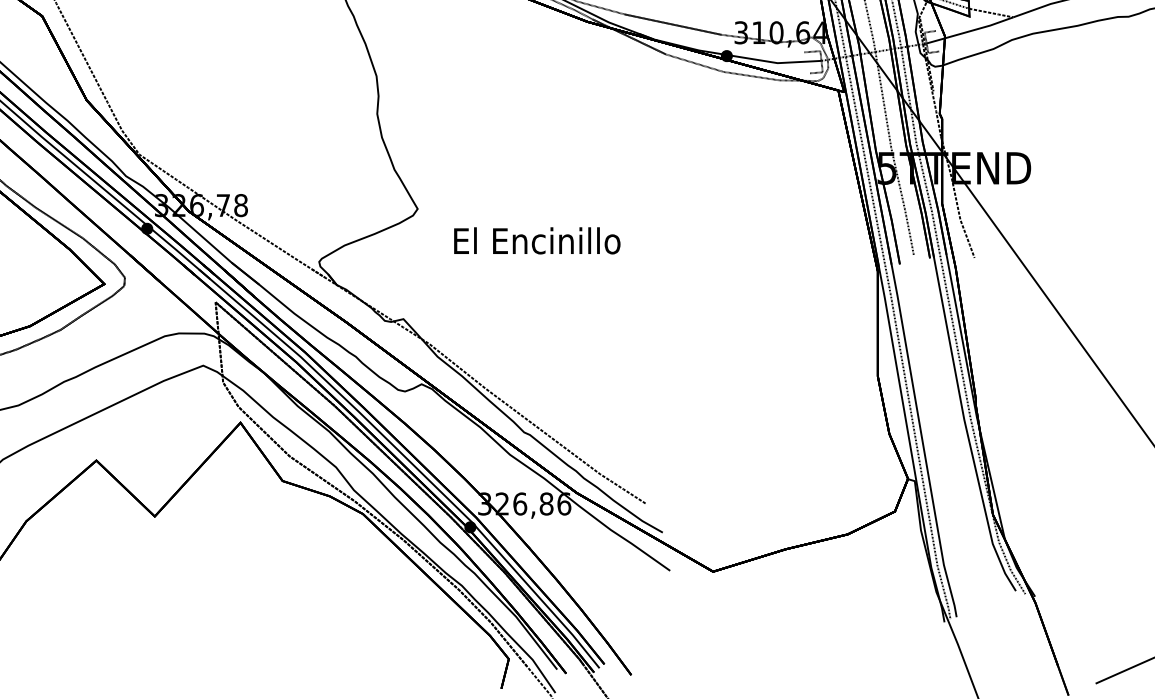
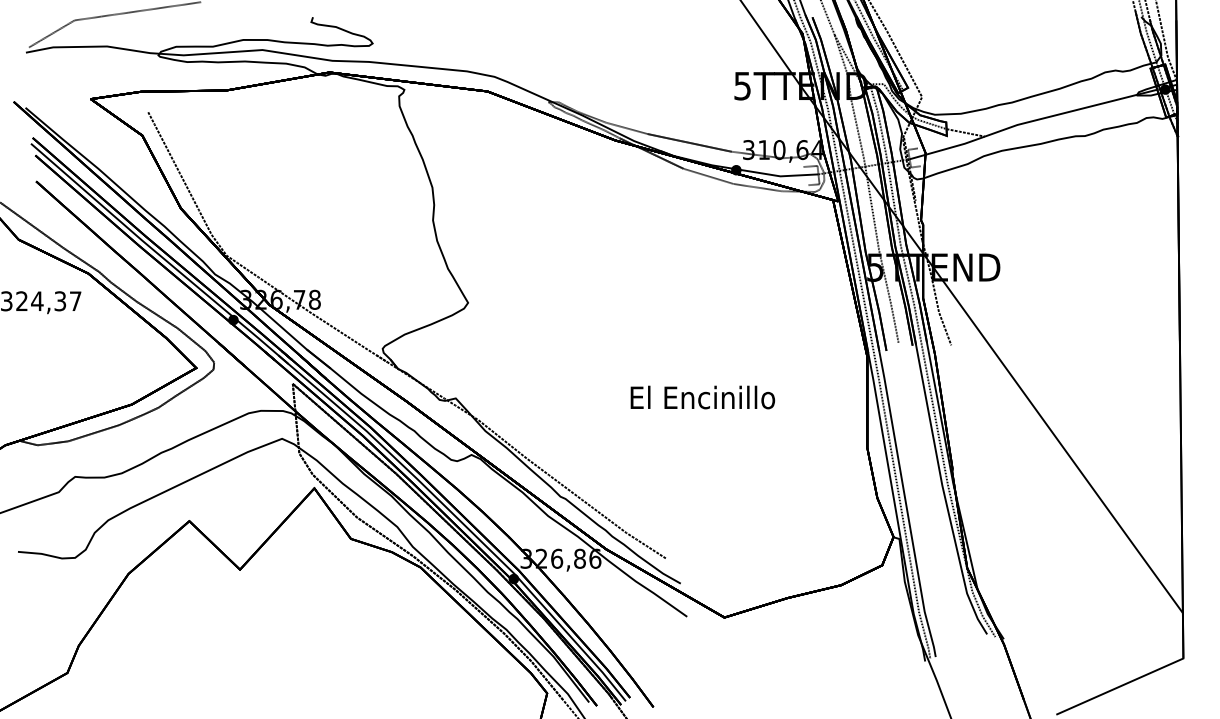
text: (536, 240) -> (702, 397), moved

